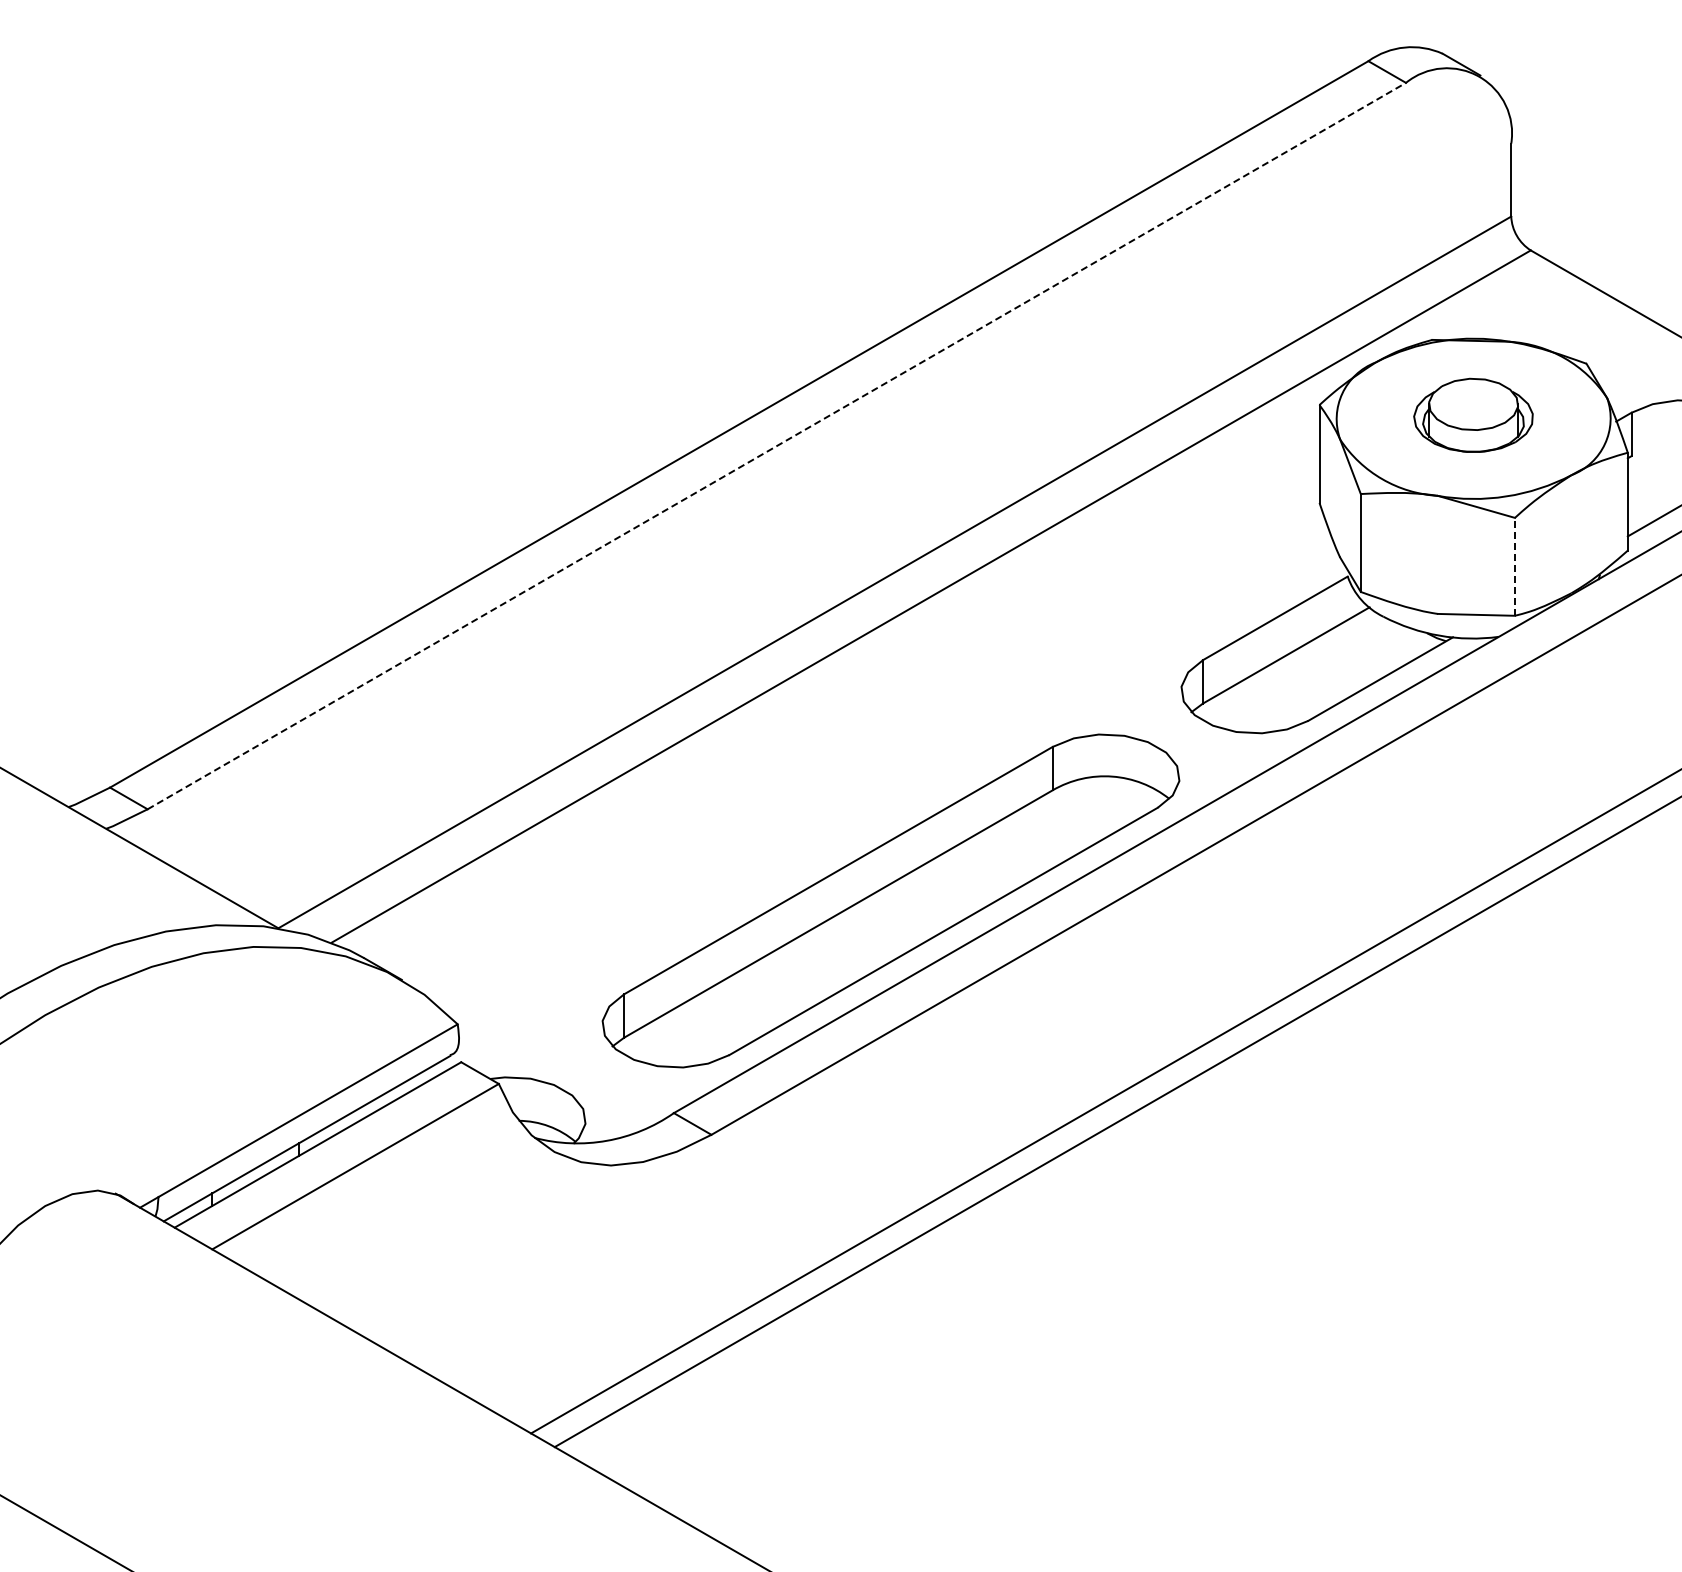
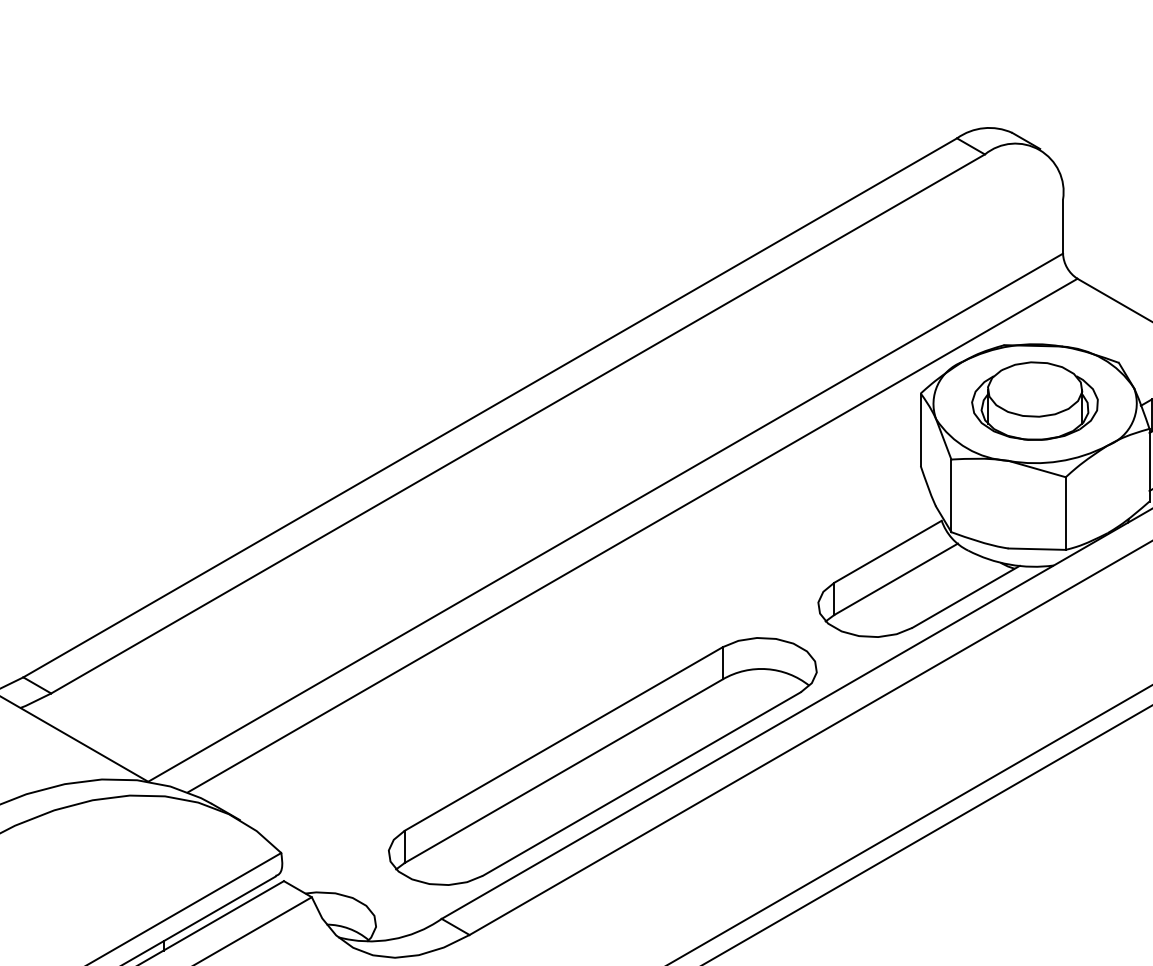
part: (1473, 415) -> (1035, 401), size x1.43
line: (777, 445) -> (518, 423), dashed -> solid
line: (1514, 566) -> (1065, 513), dashed -> solid

